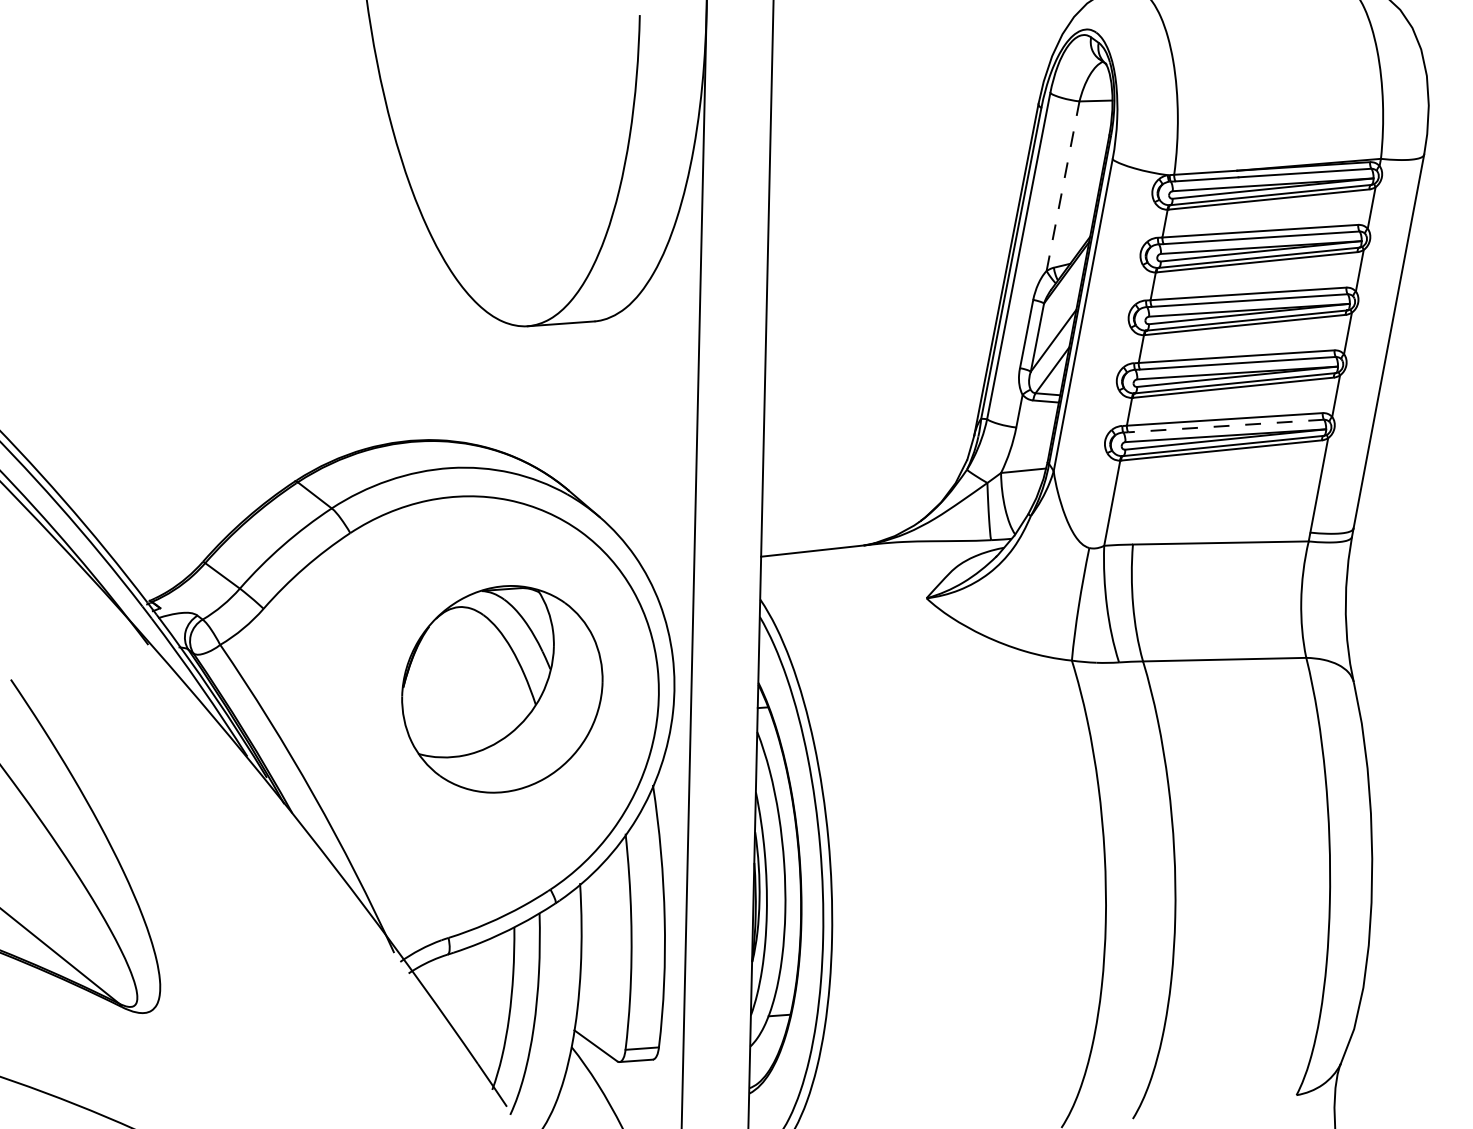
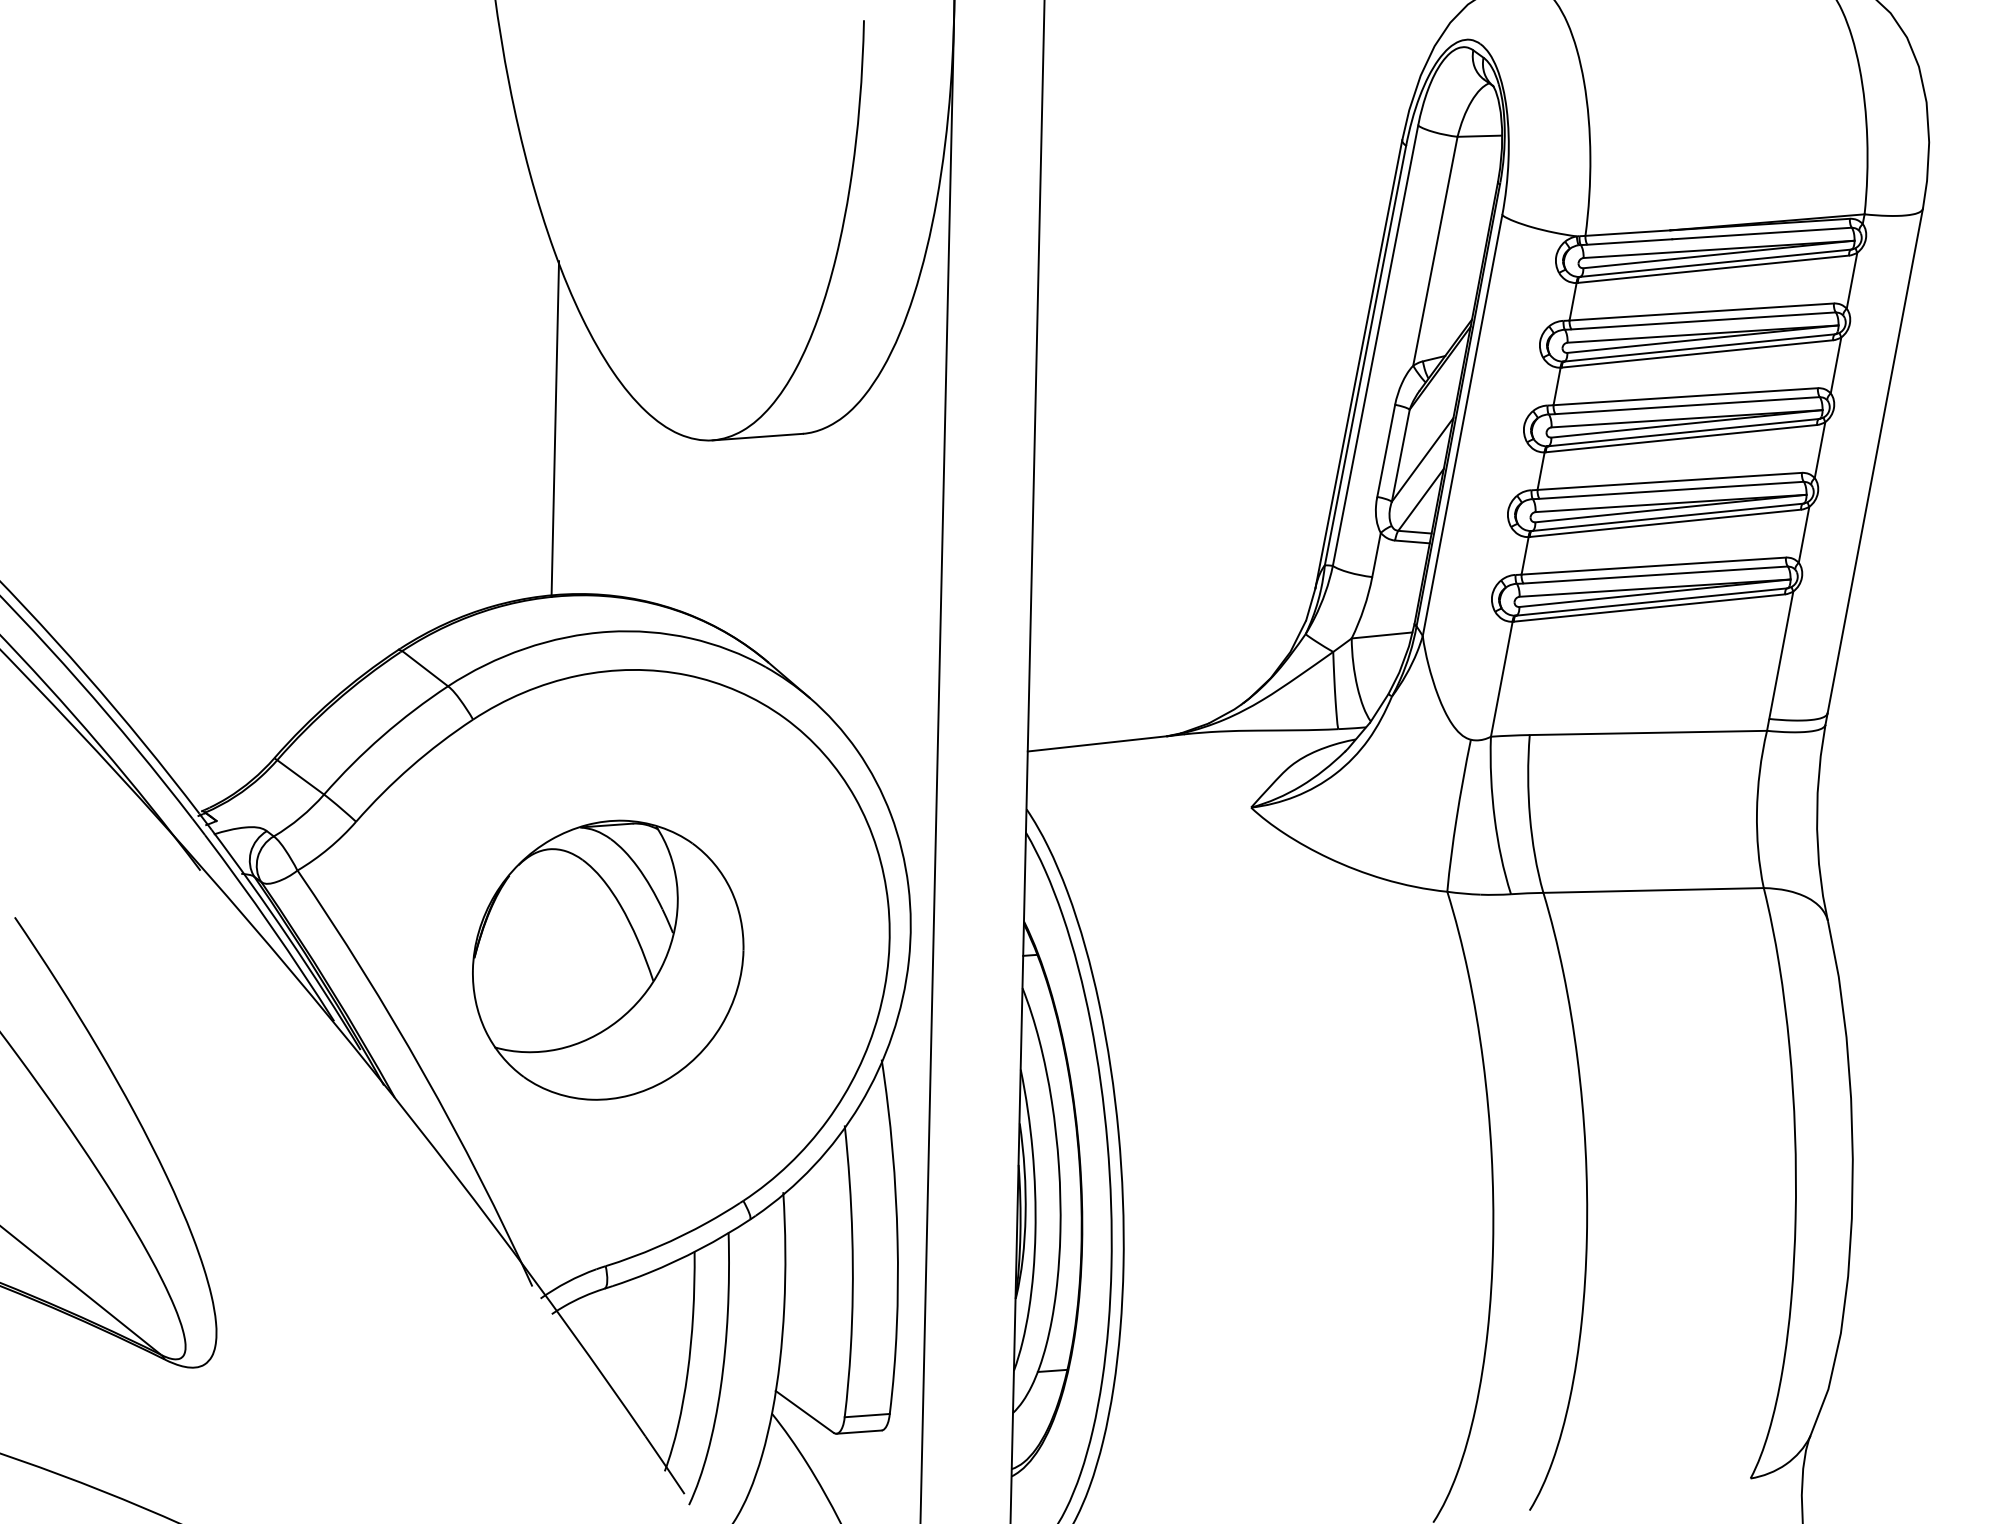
line: (1063, 185) -> (1435, 250), dashed -> solid
line: (410, 317) -> (554, 428), added
line: (1225, 426) -> (1654, 575), dashed -> solid
part: (502, 689) -> (608, 960), moved

